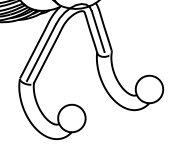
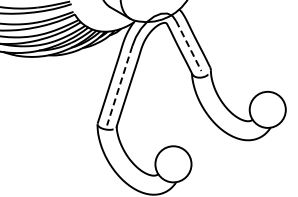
line: (97, 31) -> (188, 46), solid -> dashed
line: (41, 52) -> (119, 85), solid -> dashed

